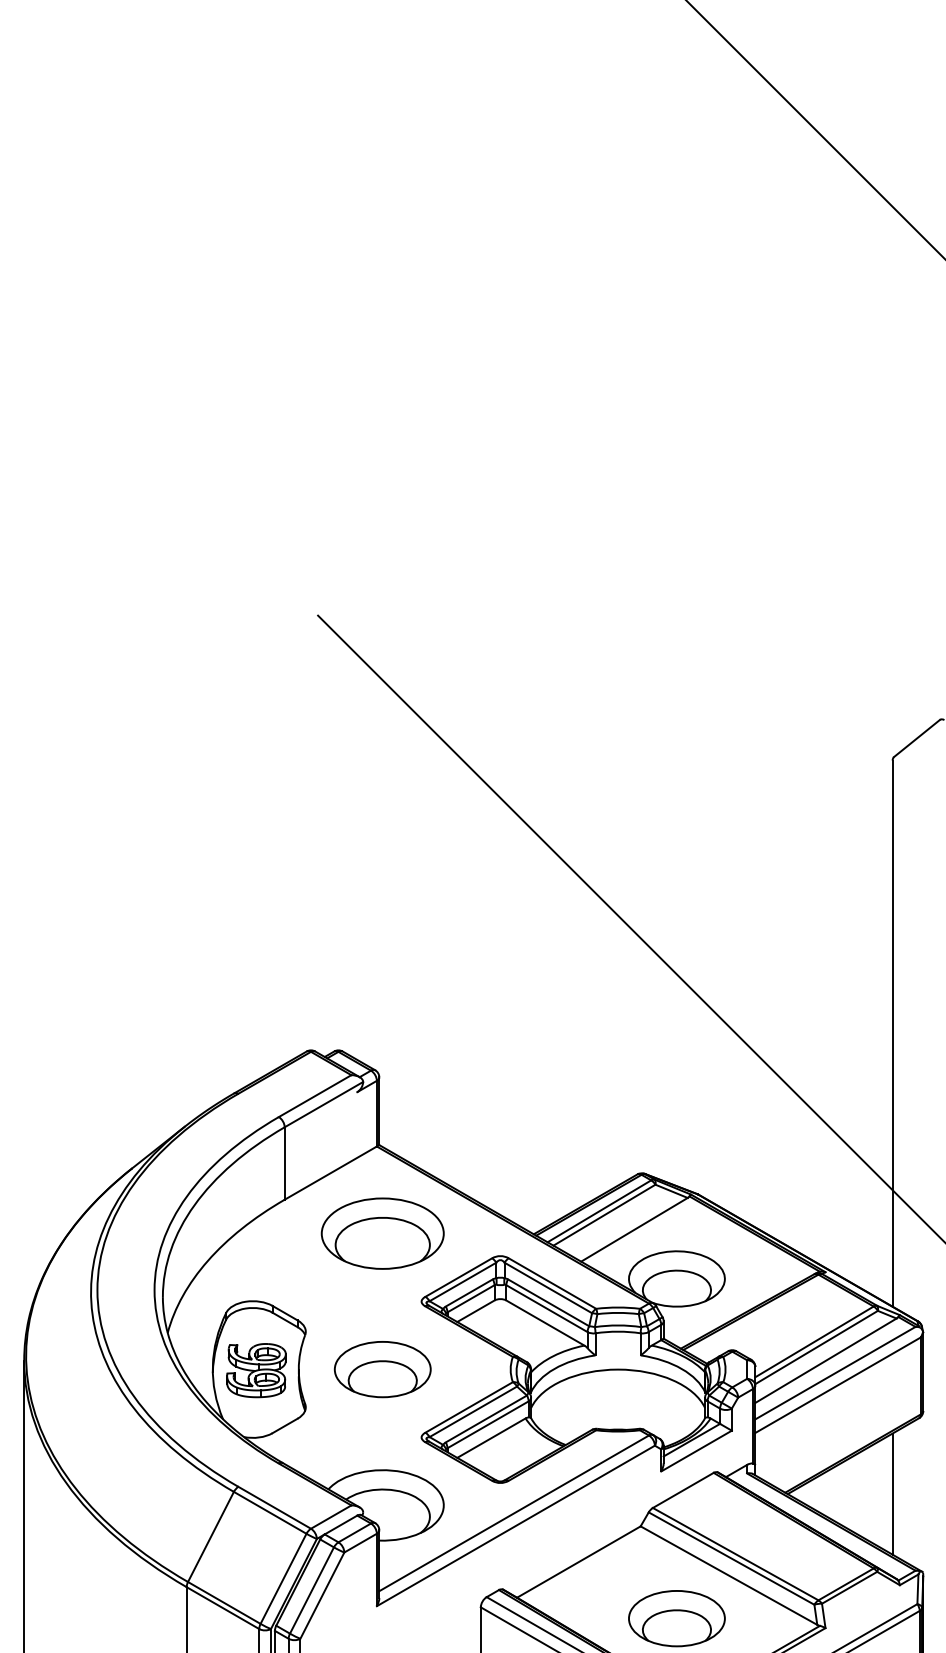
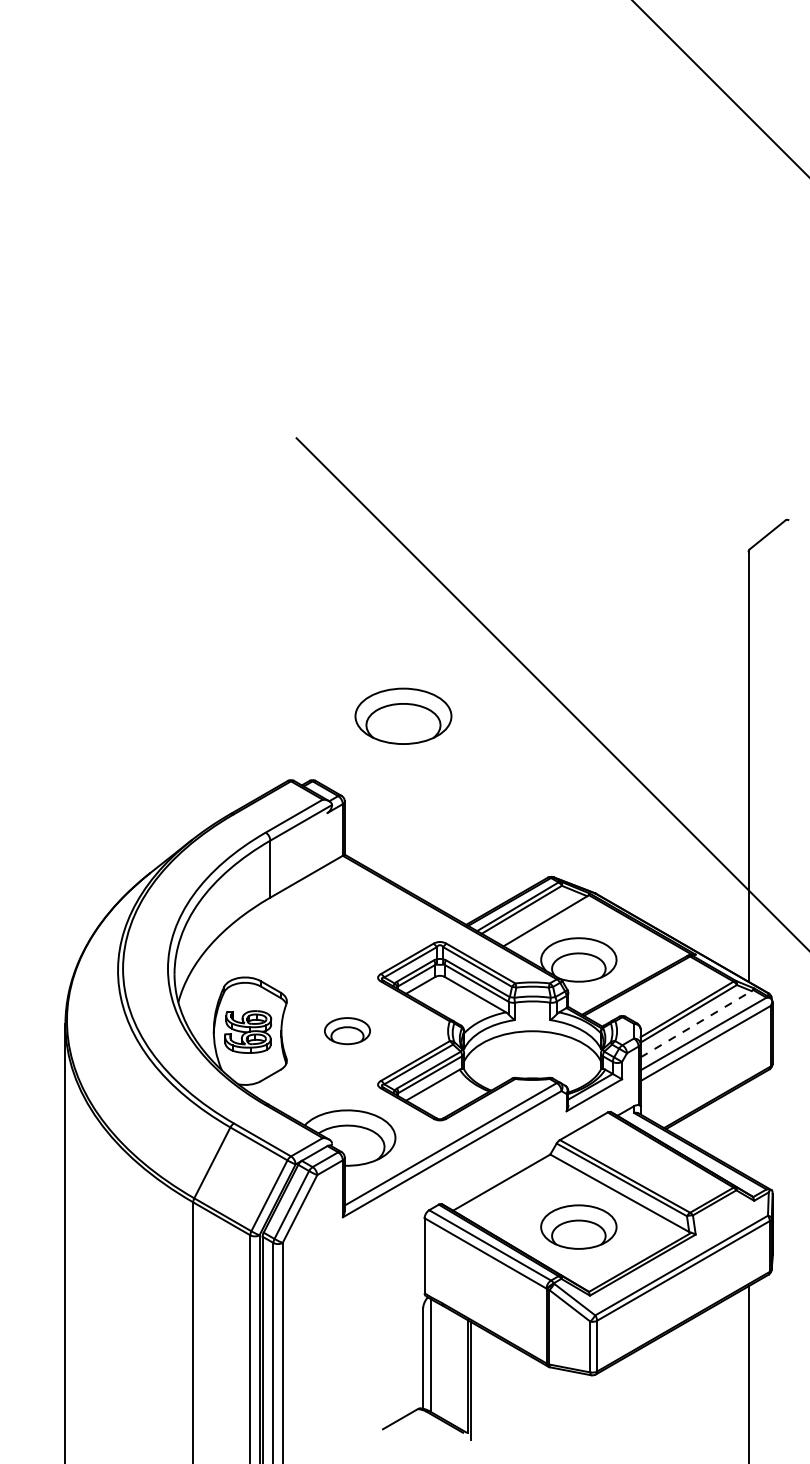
part: (382, 1232) -> (403, 715), moved
line: (826, 1361) -> (696, 1024), solid -> dashed
part: (382, 1368) -> (347, 1030), size x0.6
line: (892, 1493) -> (748, 1128), removed

